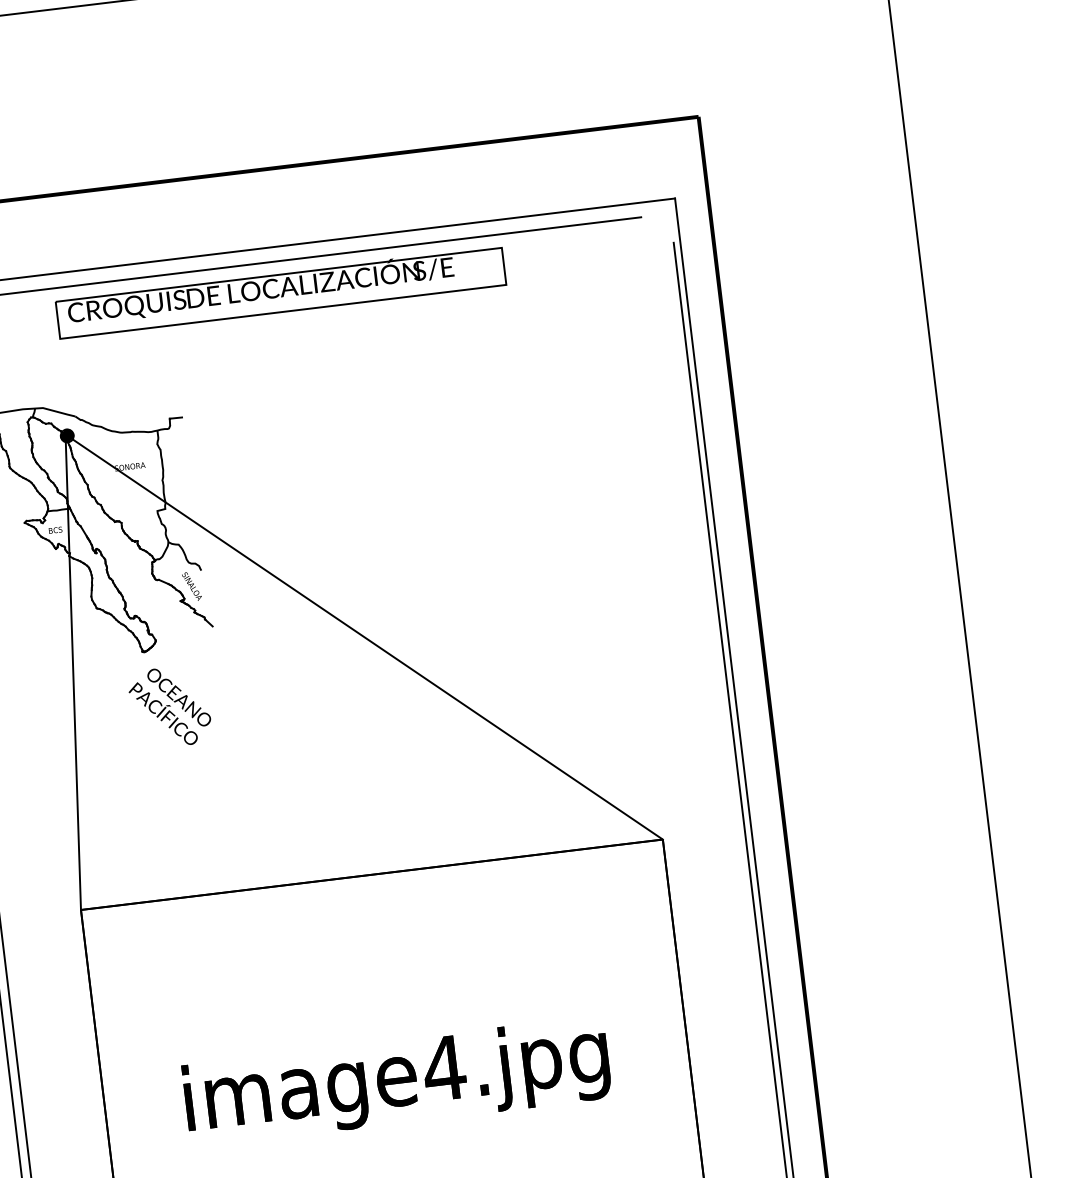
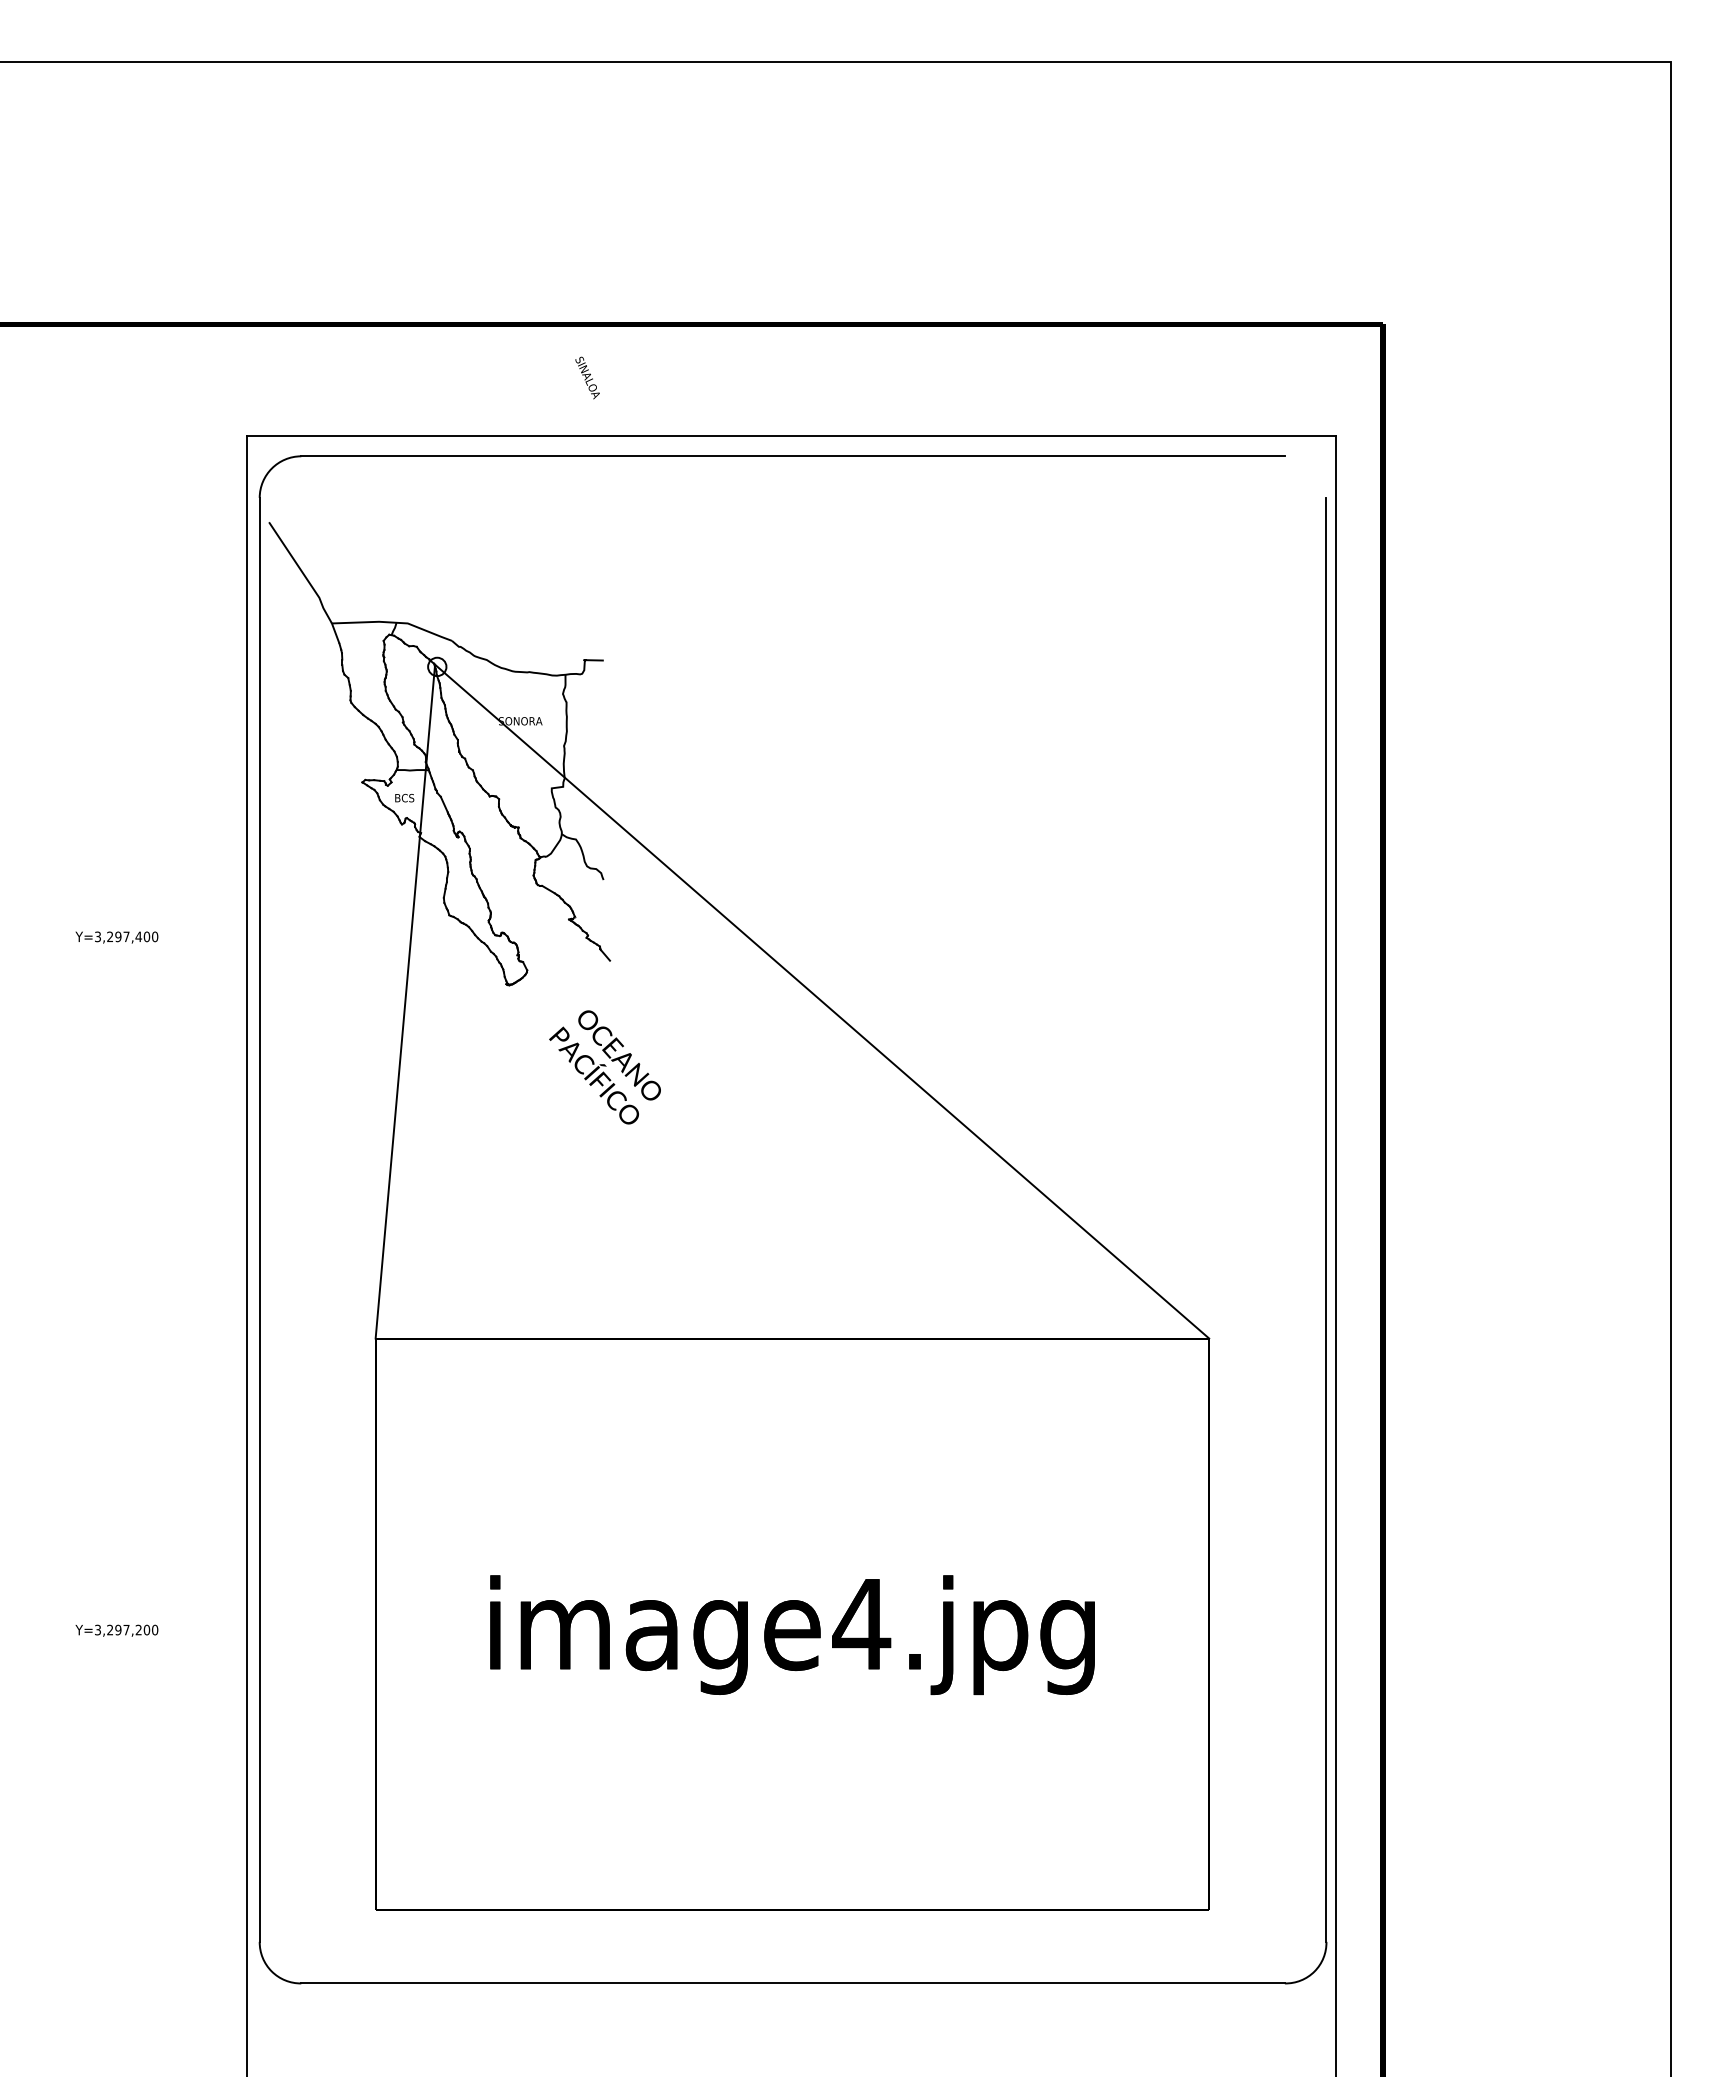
part: (280, 292) -> (763, 500), removed
hatch: (67, 435) -> (437, 666), removed
text: (191, 586) -> (587, 377), moved
text: (169, 707) -> (604, 1067), moved

